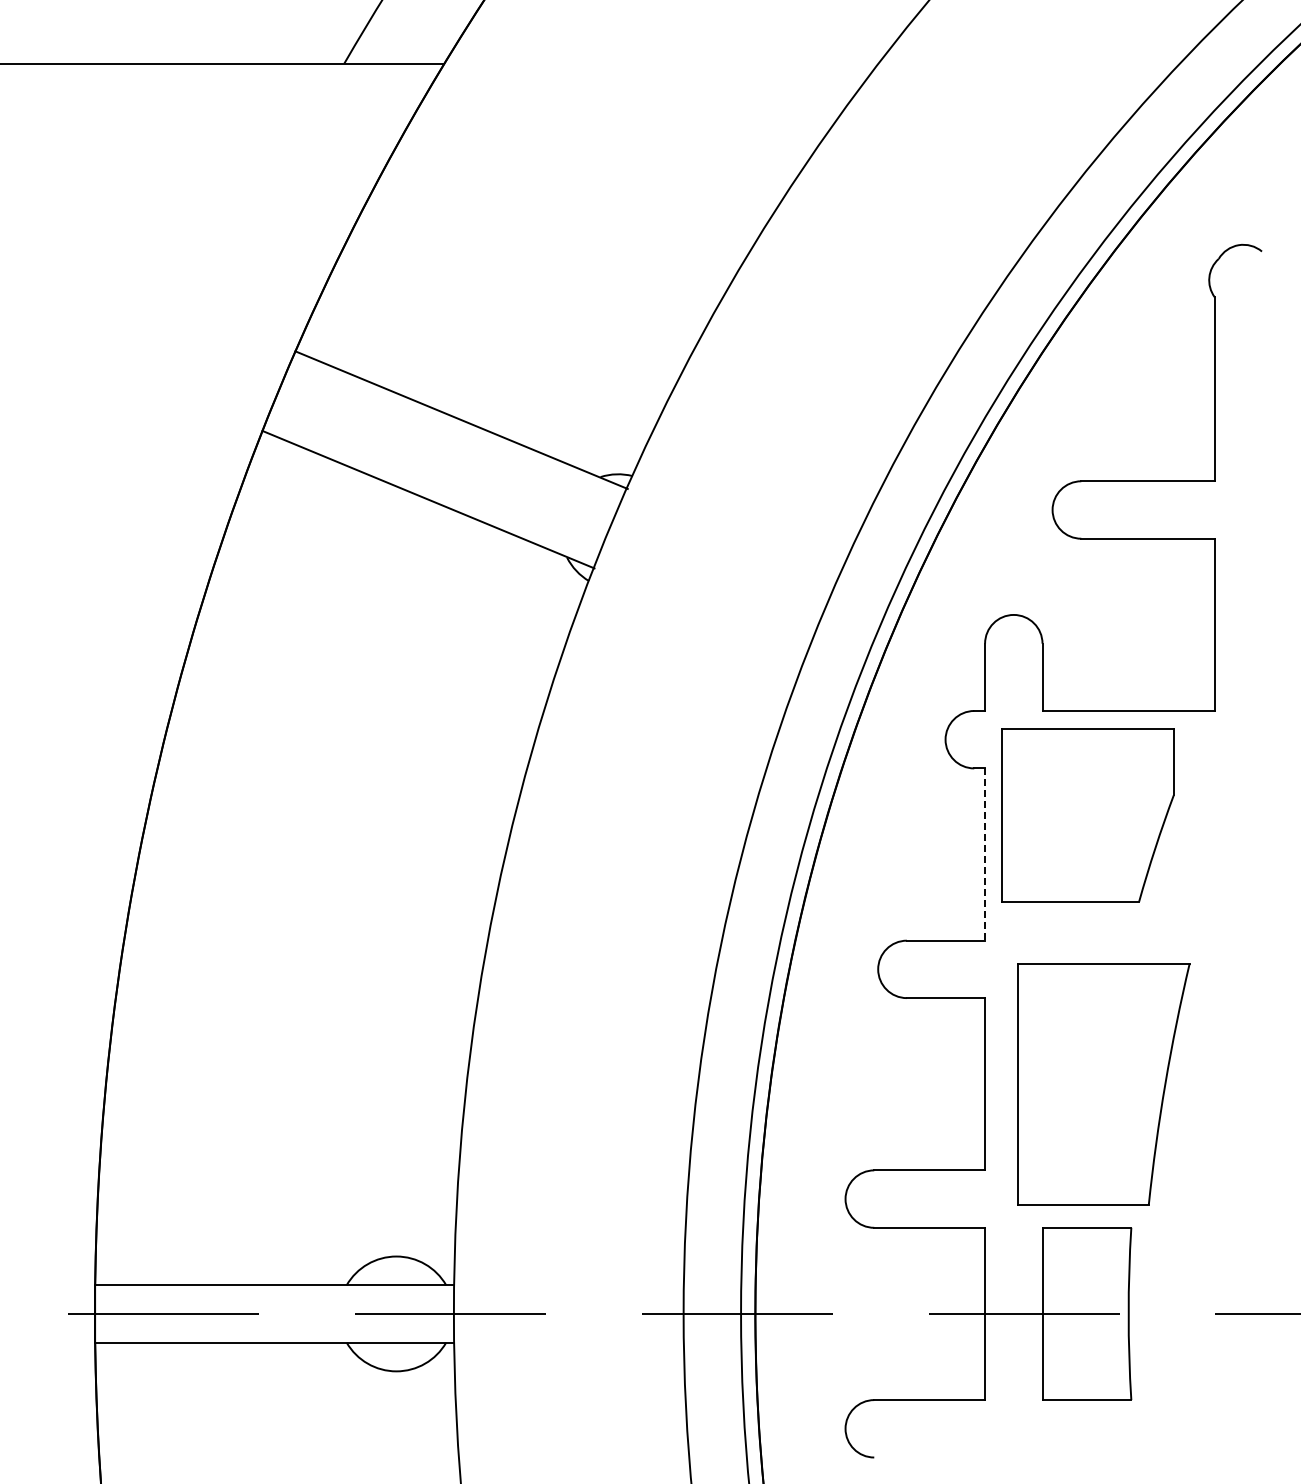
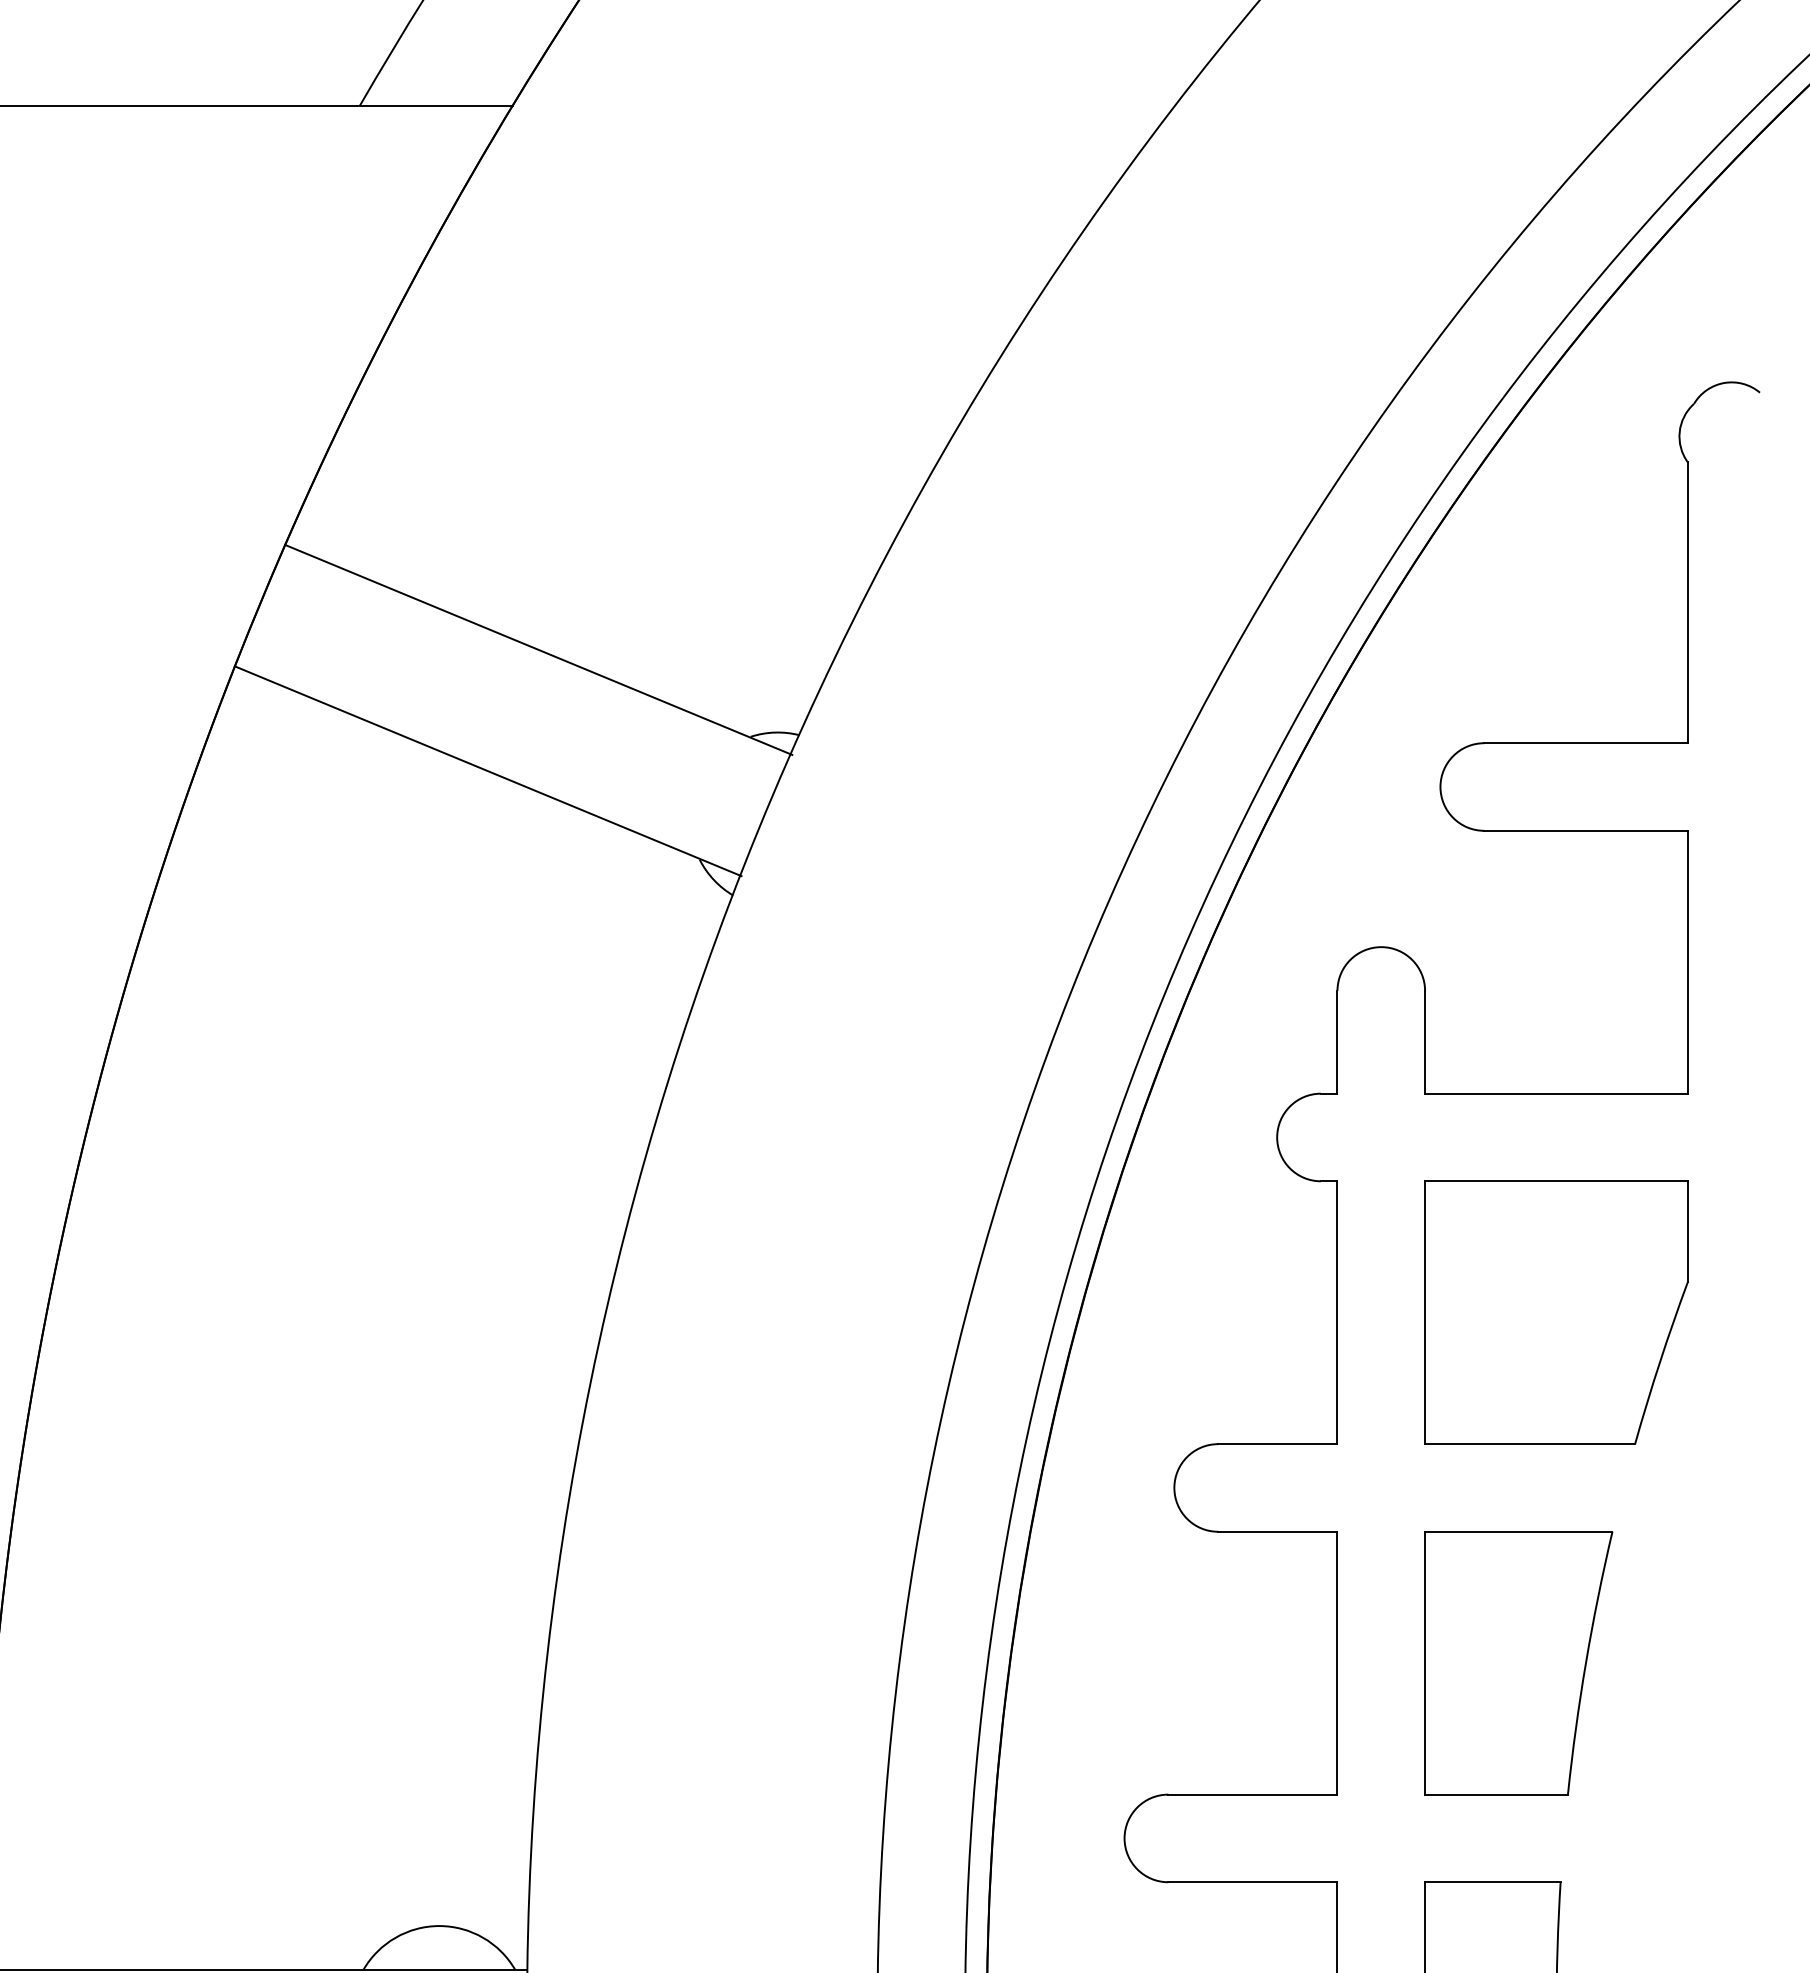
part: (1087, 815) -> (1556, 1312), moved
line: (985, 855) -> (1338, 1314), dashed -> solid
part: (1104, 1083) -> (1519, 1662), size x0.71

